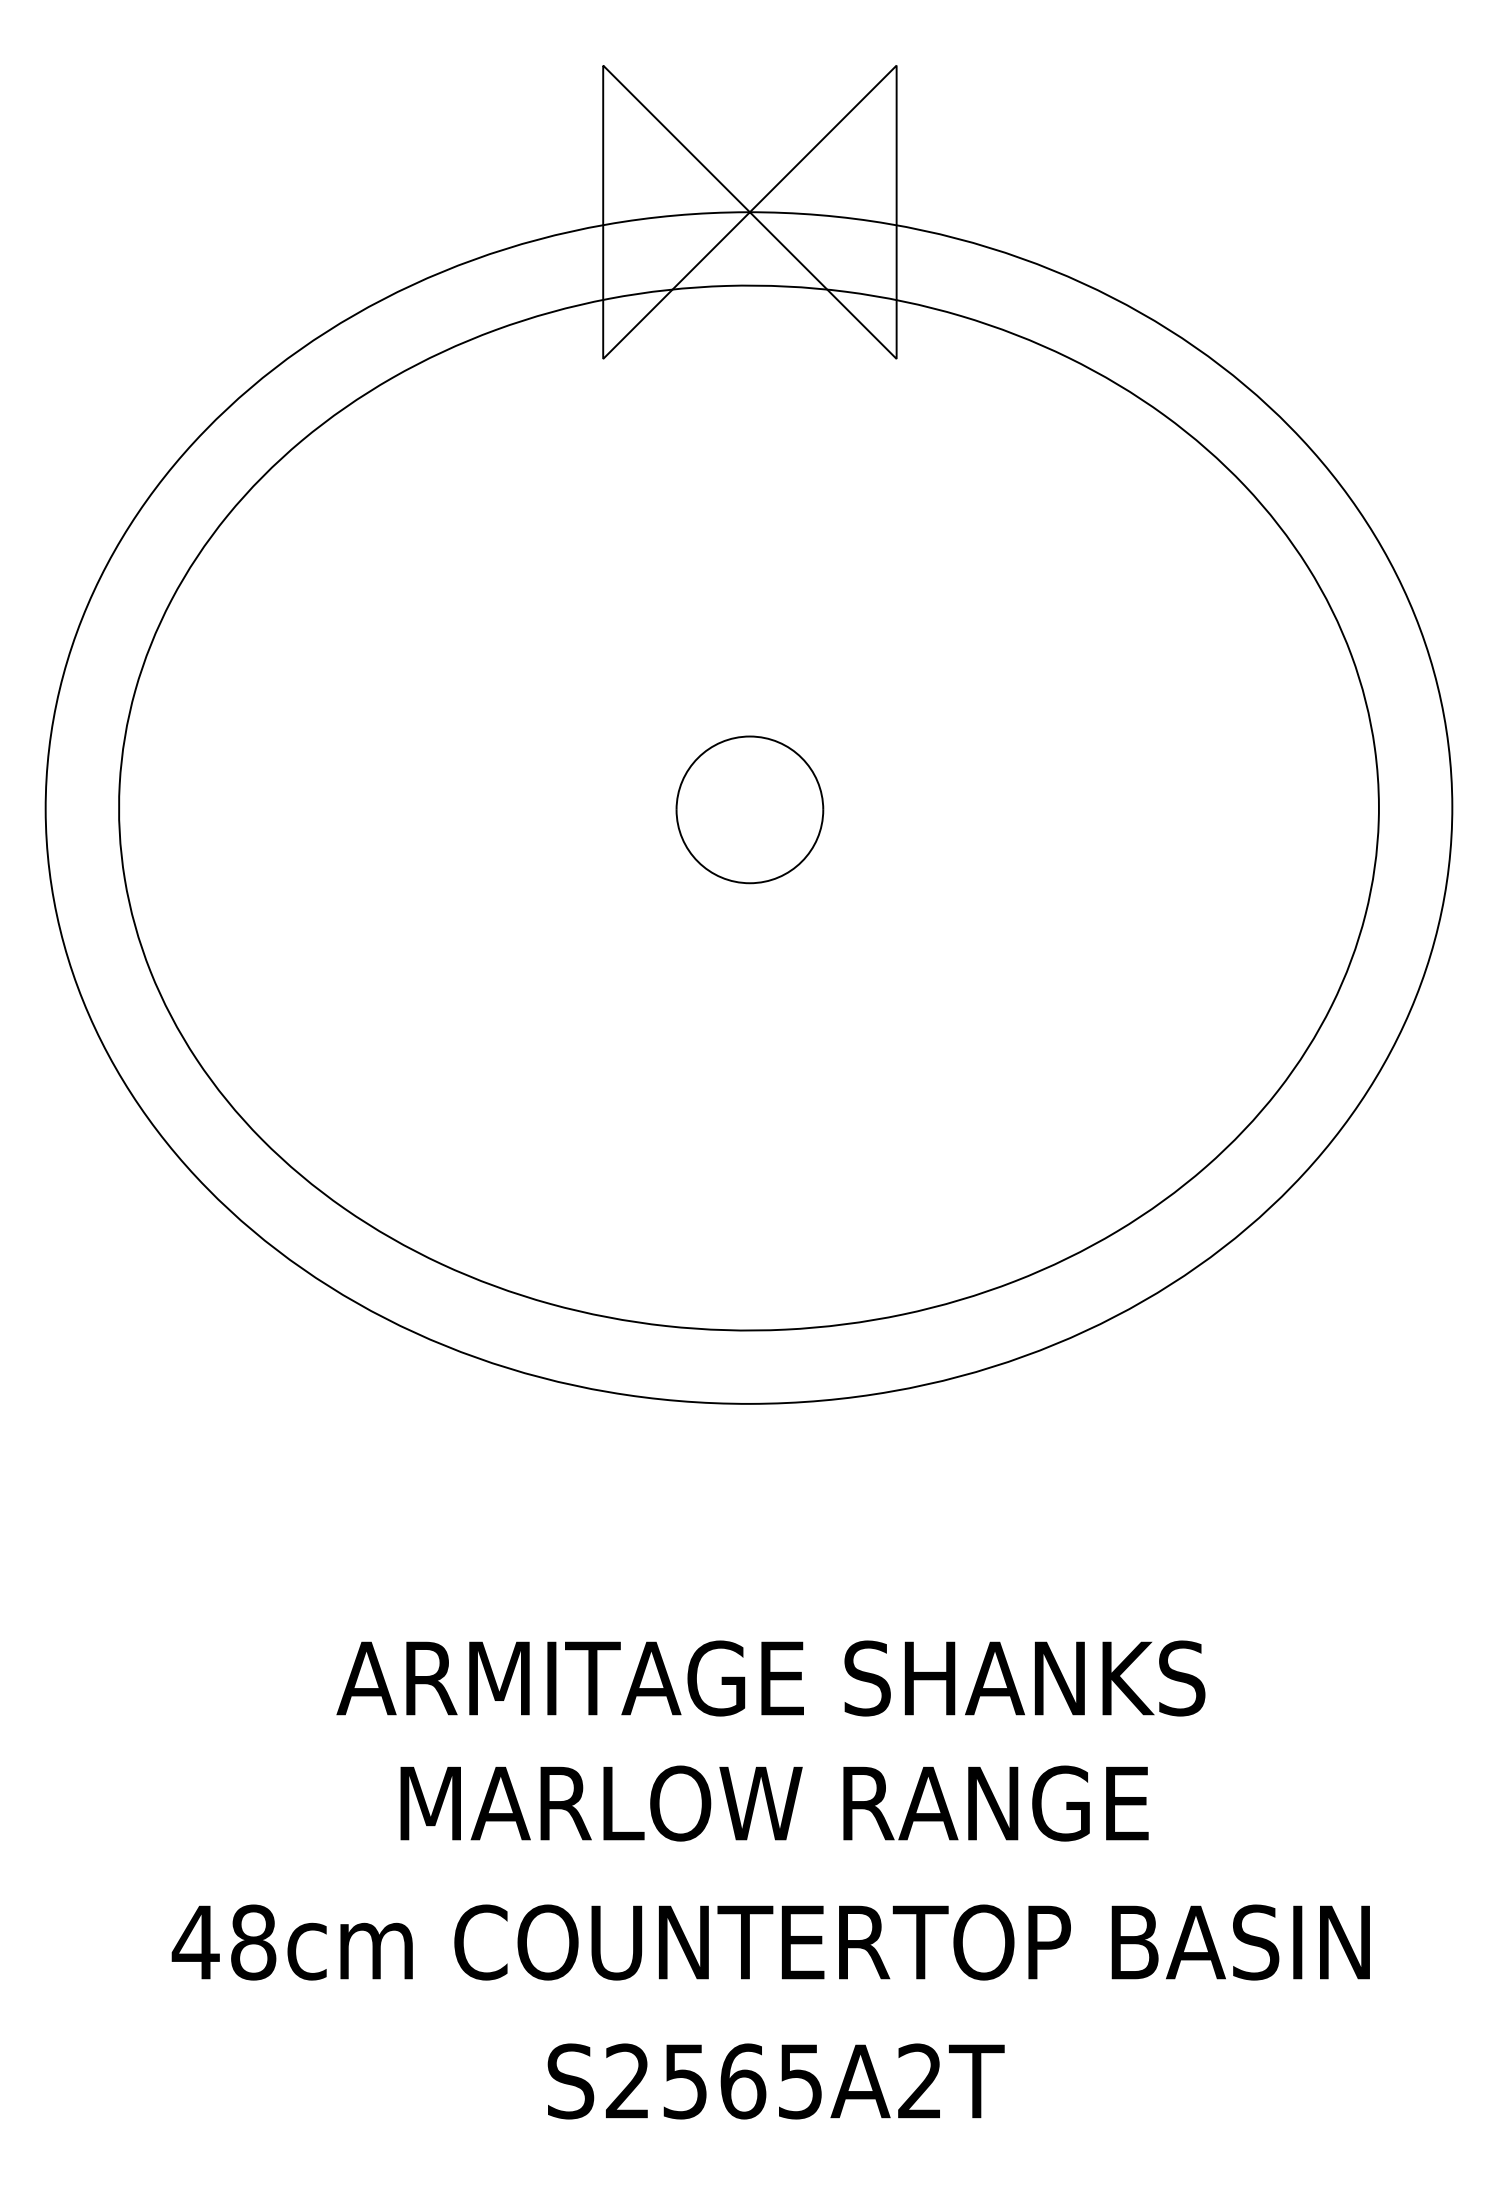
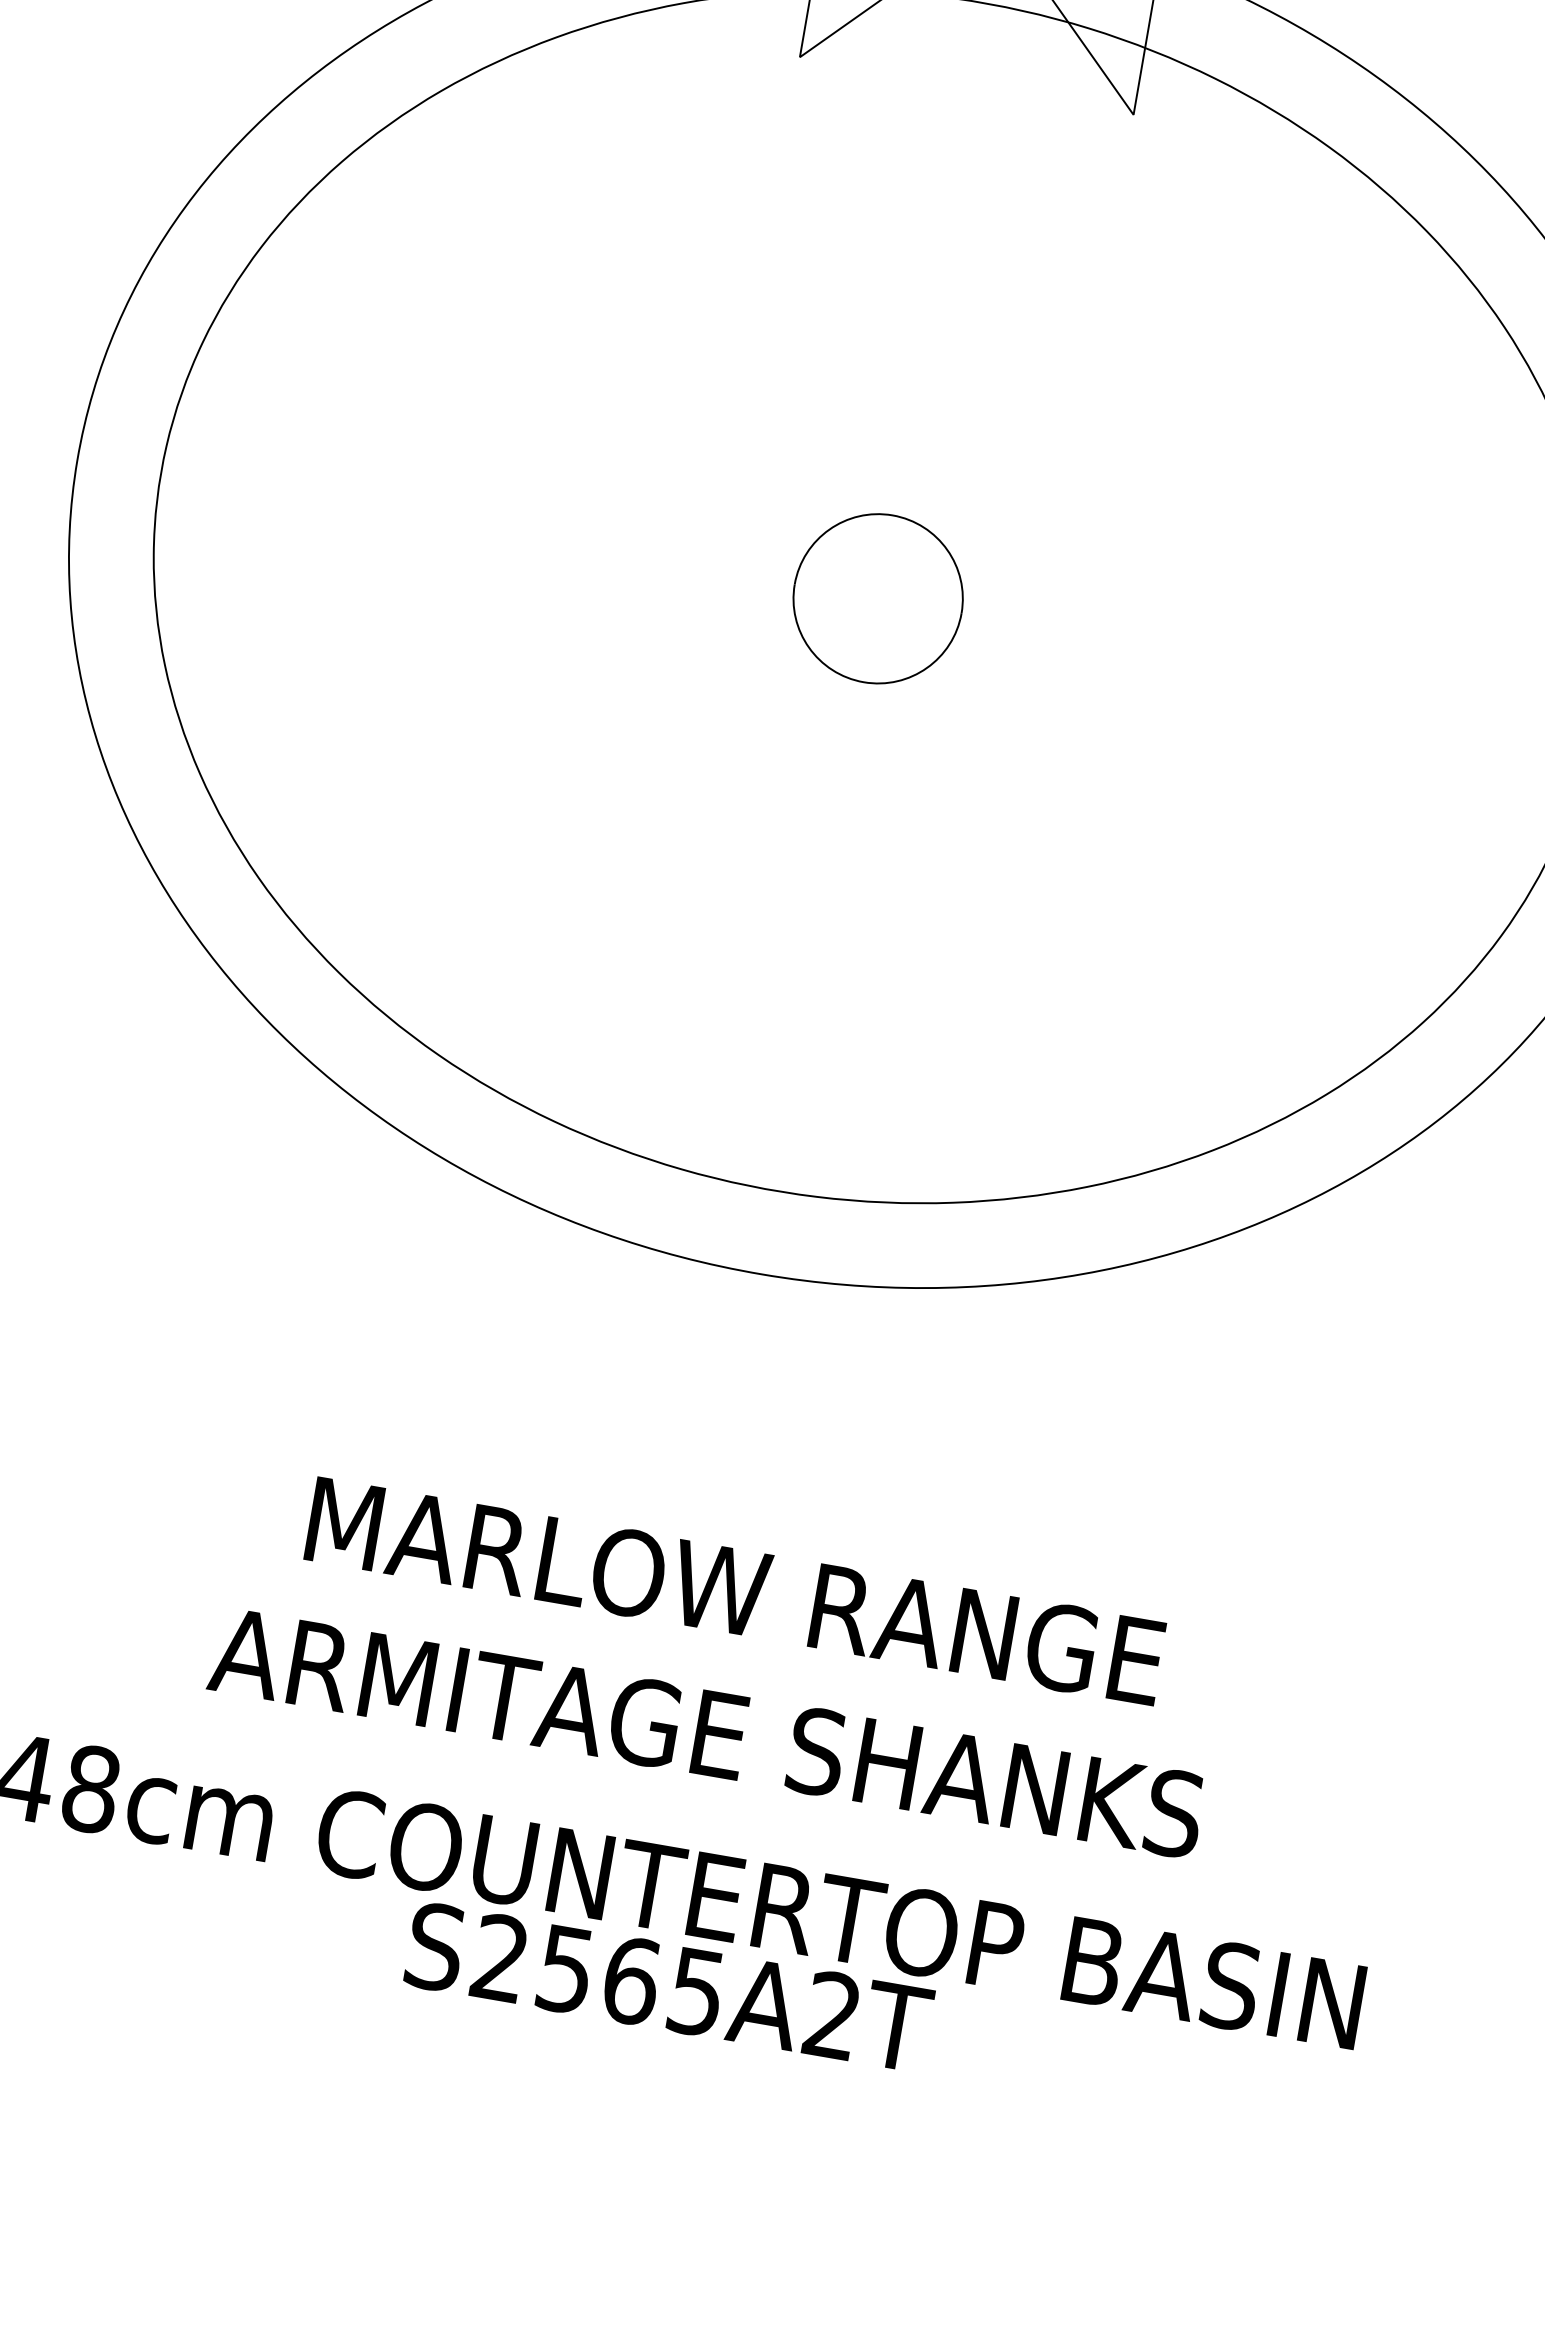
text: (770, 1678) -> (730, 1590), ARMITAGE SHANKS -> MARLOW RANGE
text: (770, 1803) -> (706, 1732), MARLOW RANGE -> ARMITAGE SHANKS
text: (775, 2081) -> (668, 1987), moved

